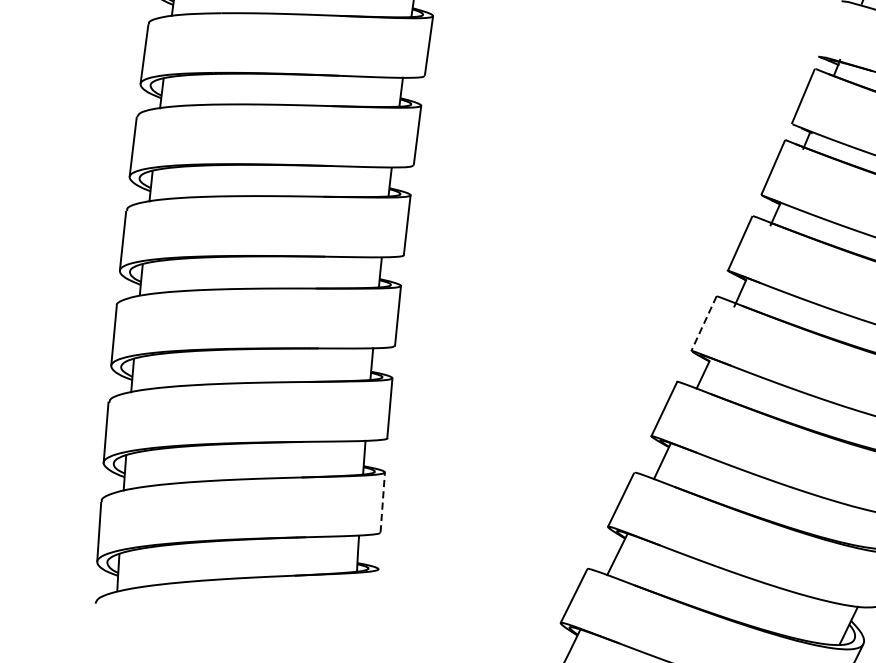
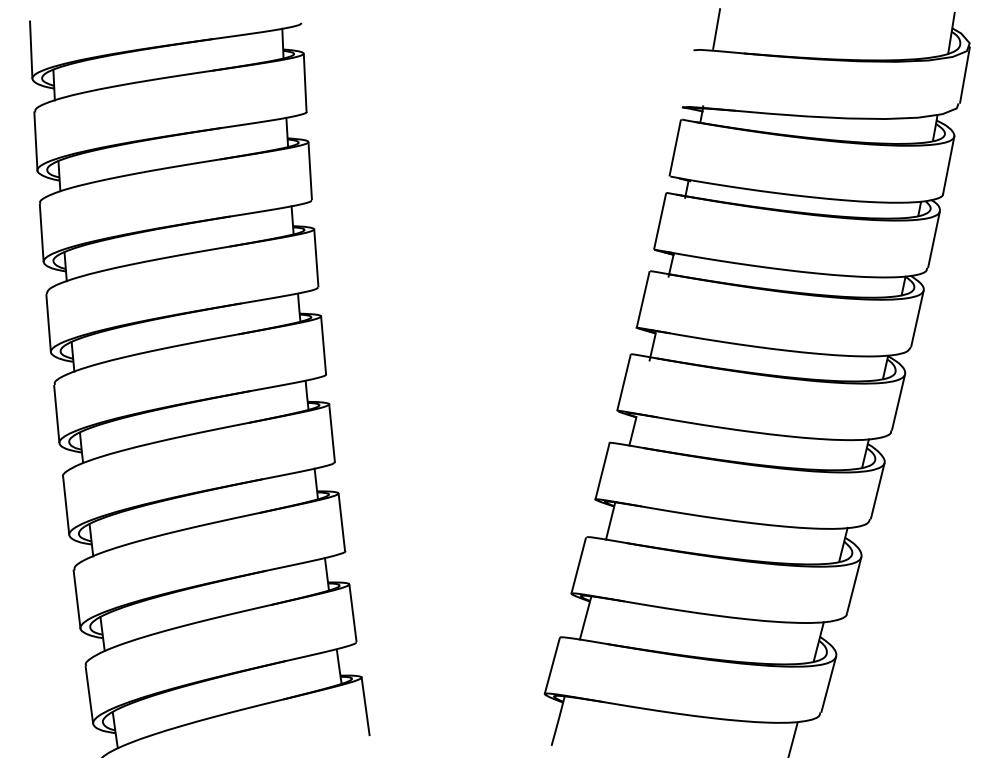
line: (704, 323) -> (624, 382), dashed -> solid
line: (382, 502) -> (352, 613), dashed -> solid
line: (376, 599) -> (365, 706), added

